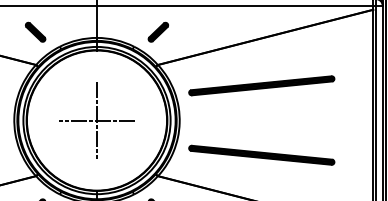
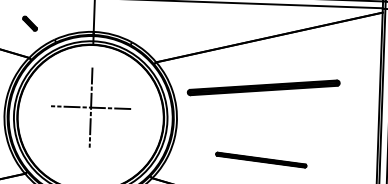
part: (35, 31) -> (29, 22), size x0.7
part: (158, 31) -> (158, 27), removed
part: (96, 120) -> (90, 107), moved
part: (261, 154) -> (260, 159), size x0.6

